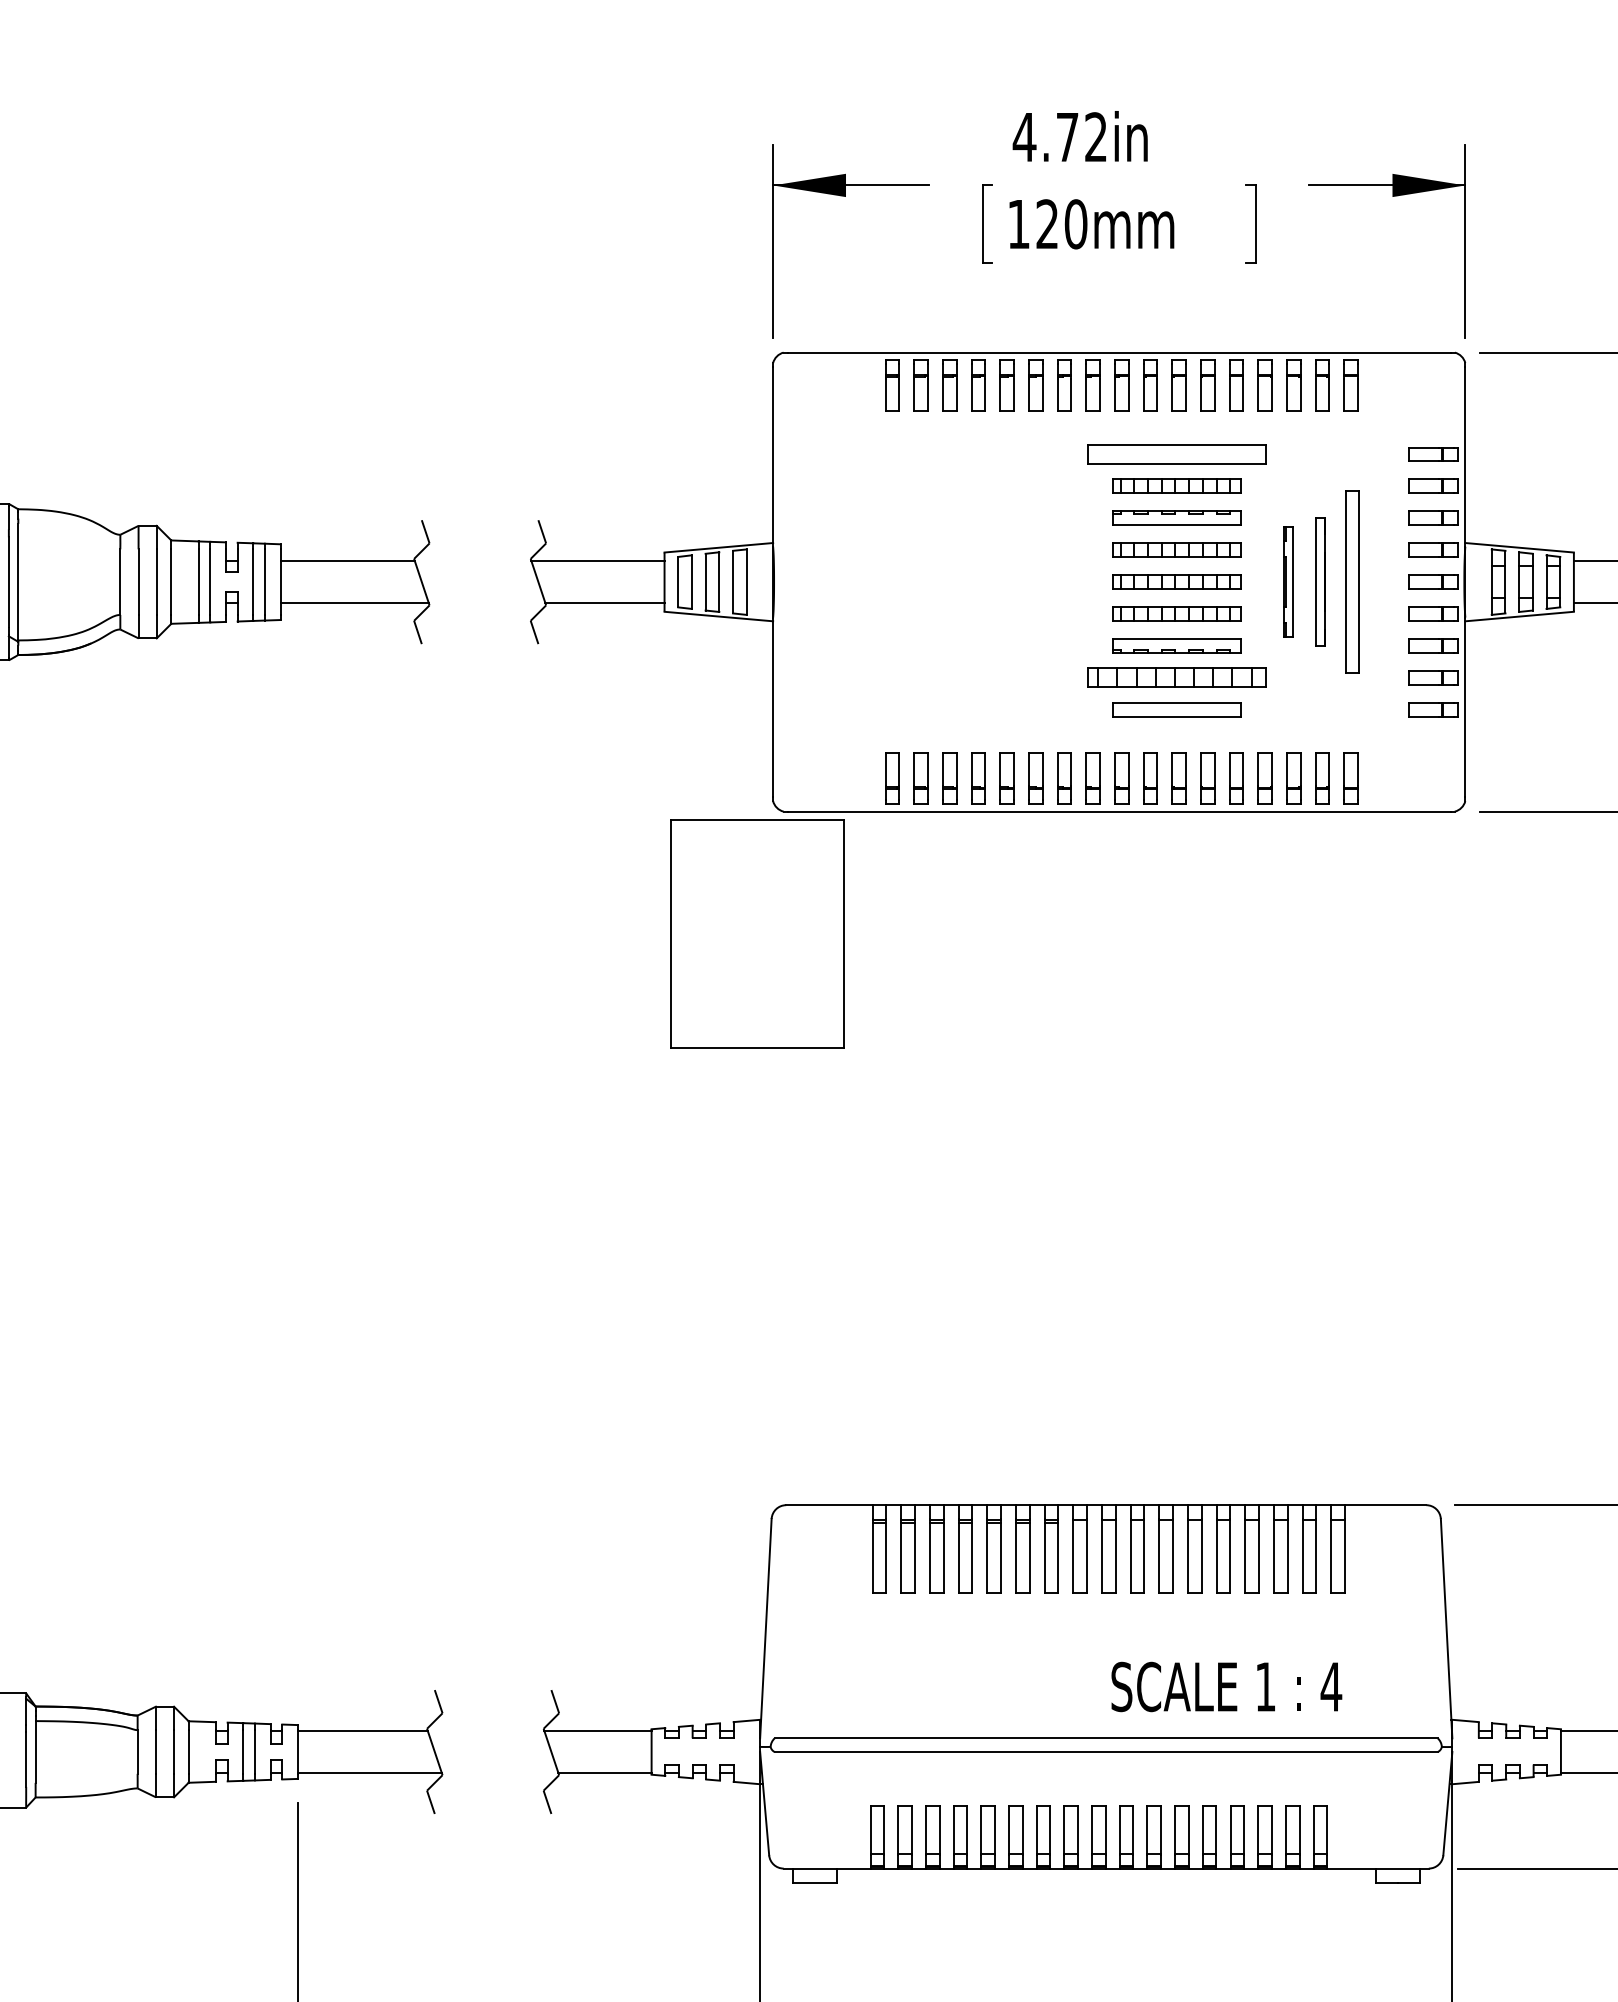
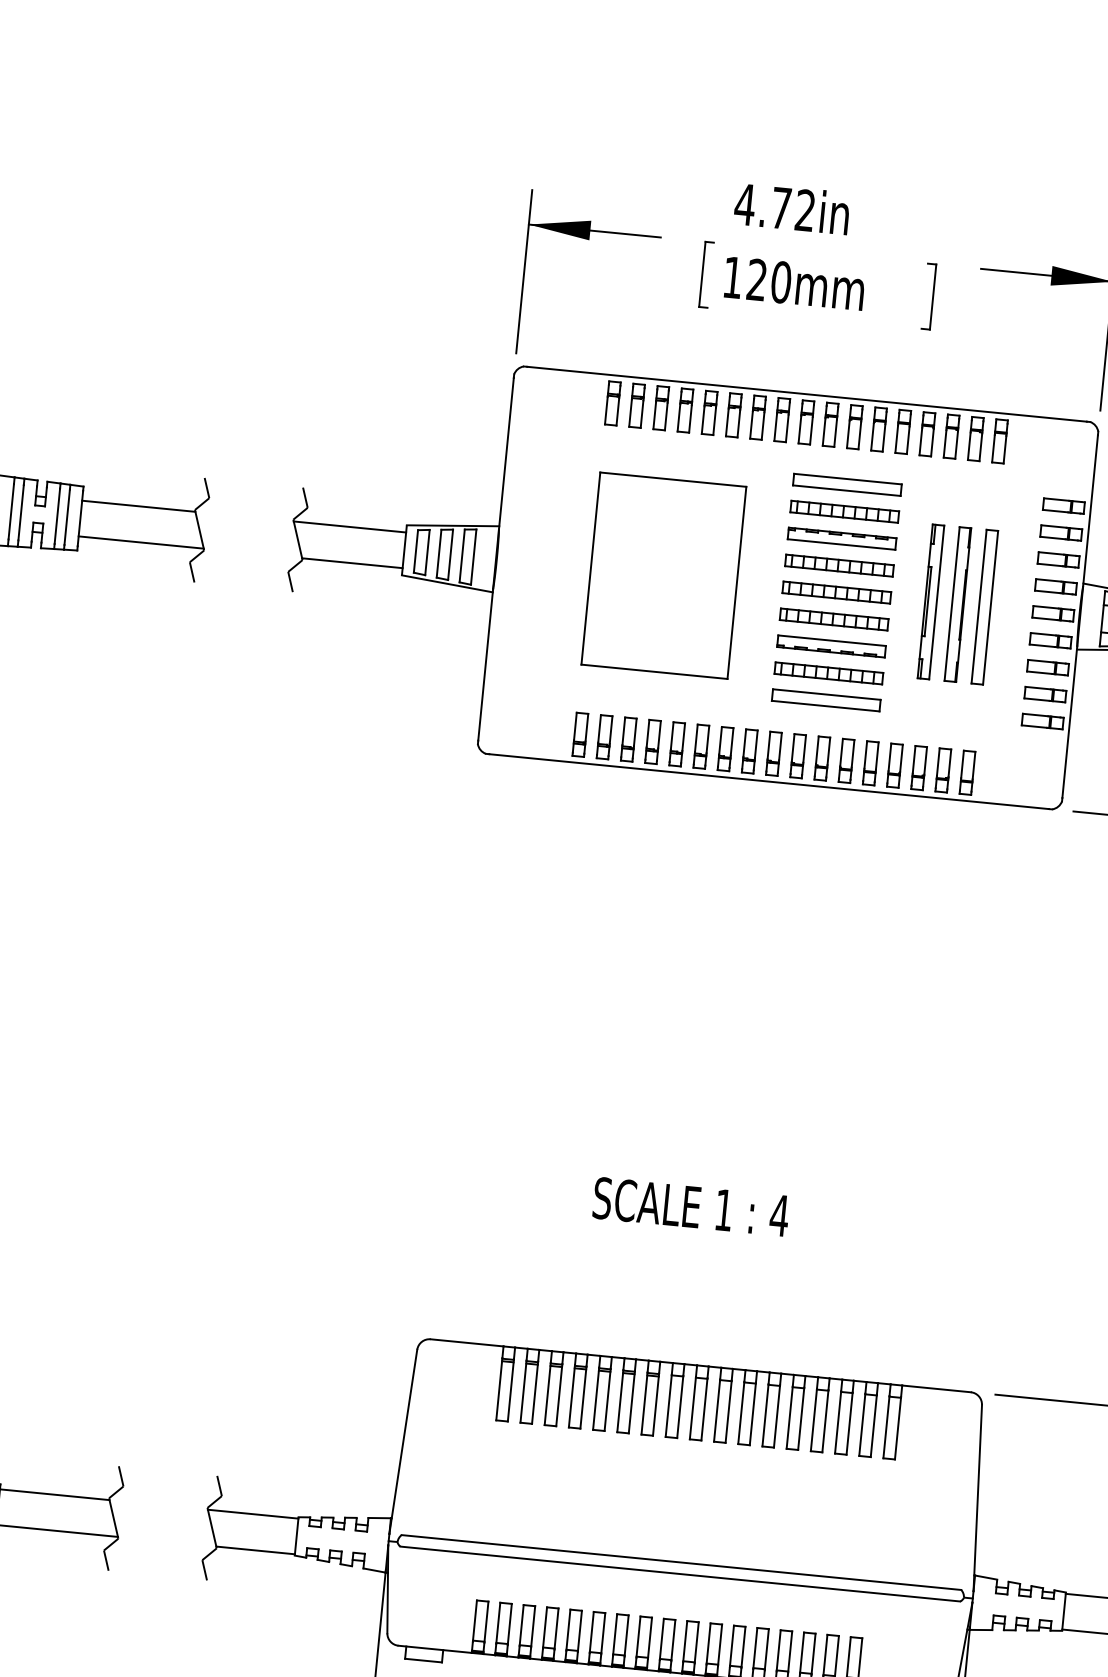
part: (1176, 454) -> (846, 484), size x0.71
part: (1288, 581) -> (930, 601), size x1.67
part: (1320, 581) -> (957, 604), size x1.43
part: (1176, 677) -> (828, 673), size x0.71
part: (757, 933) -> (664, 575), moved
text: (1226, 1686) -> (691, 1206), moved

